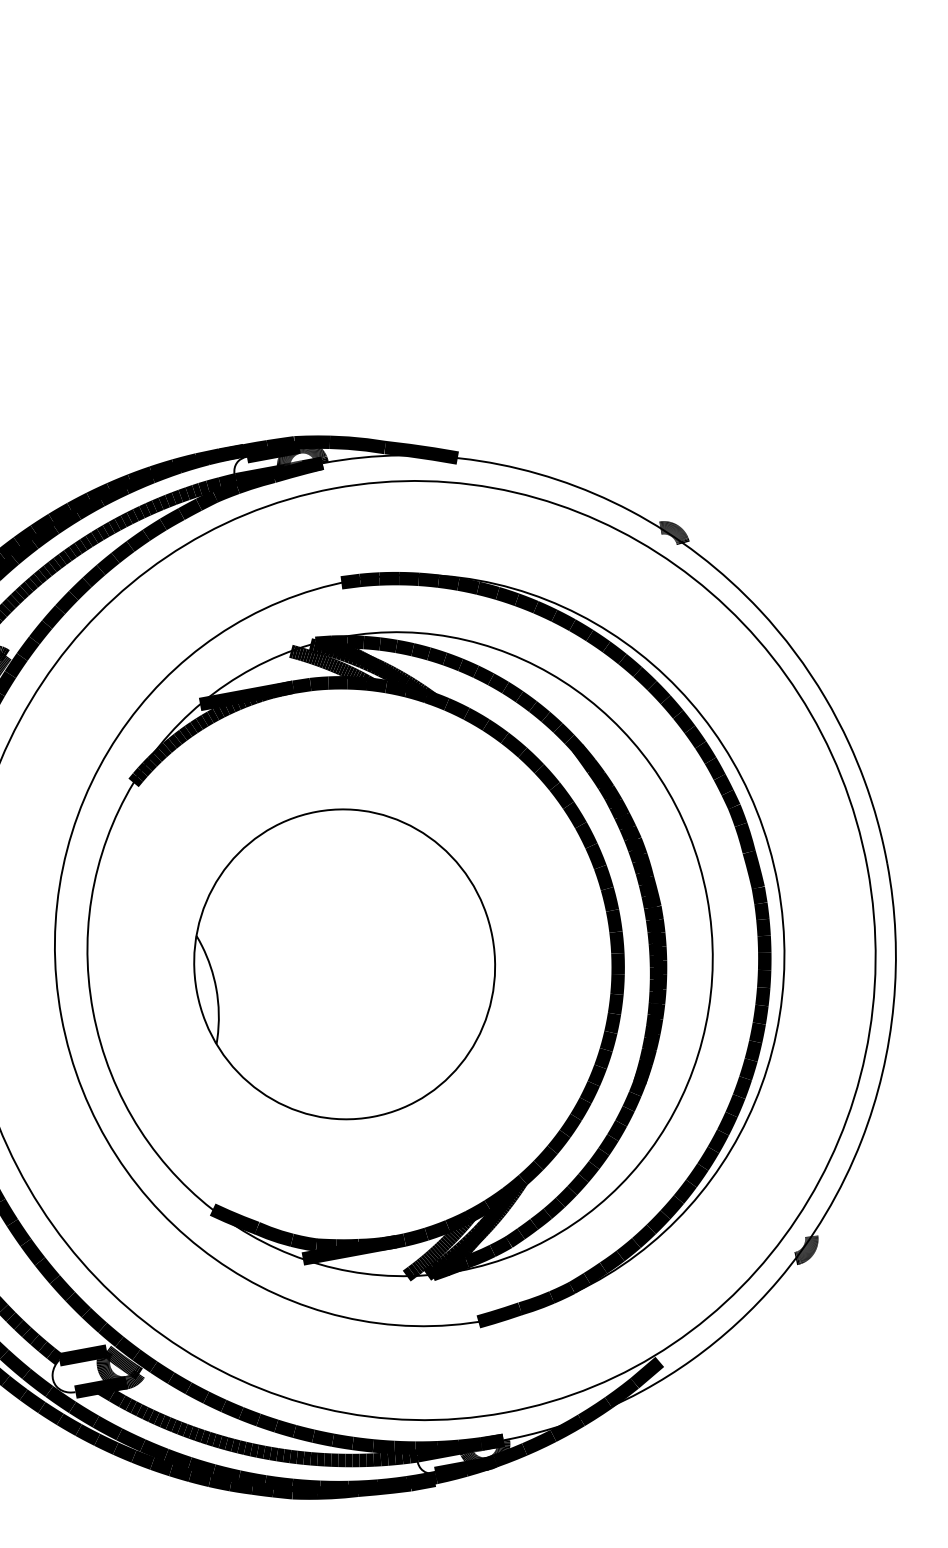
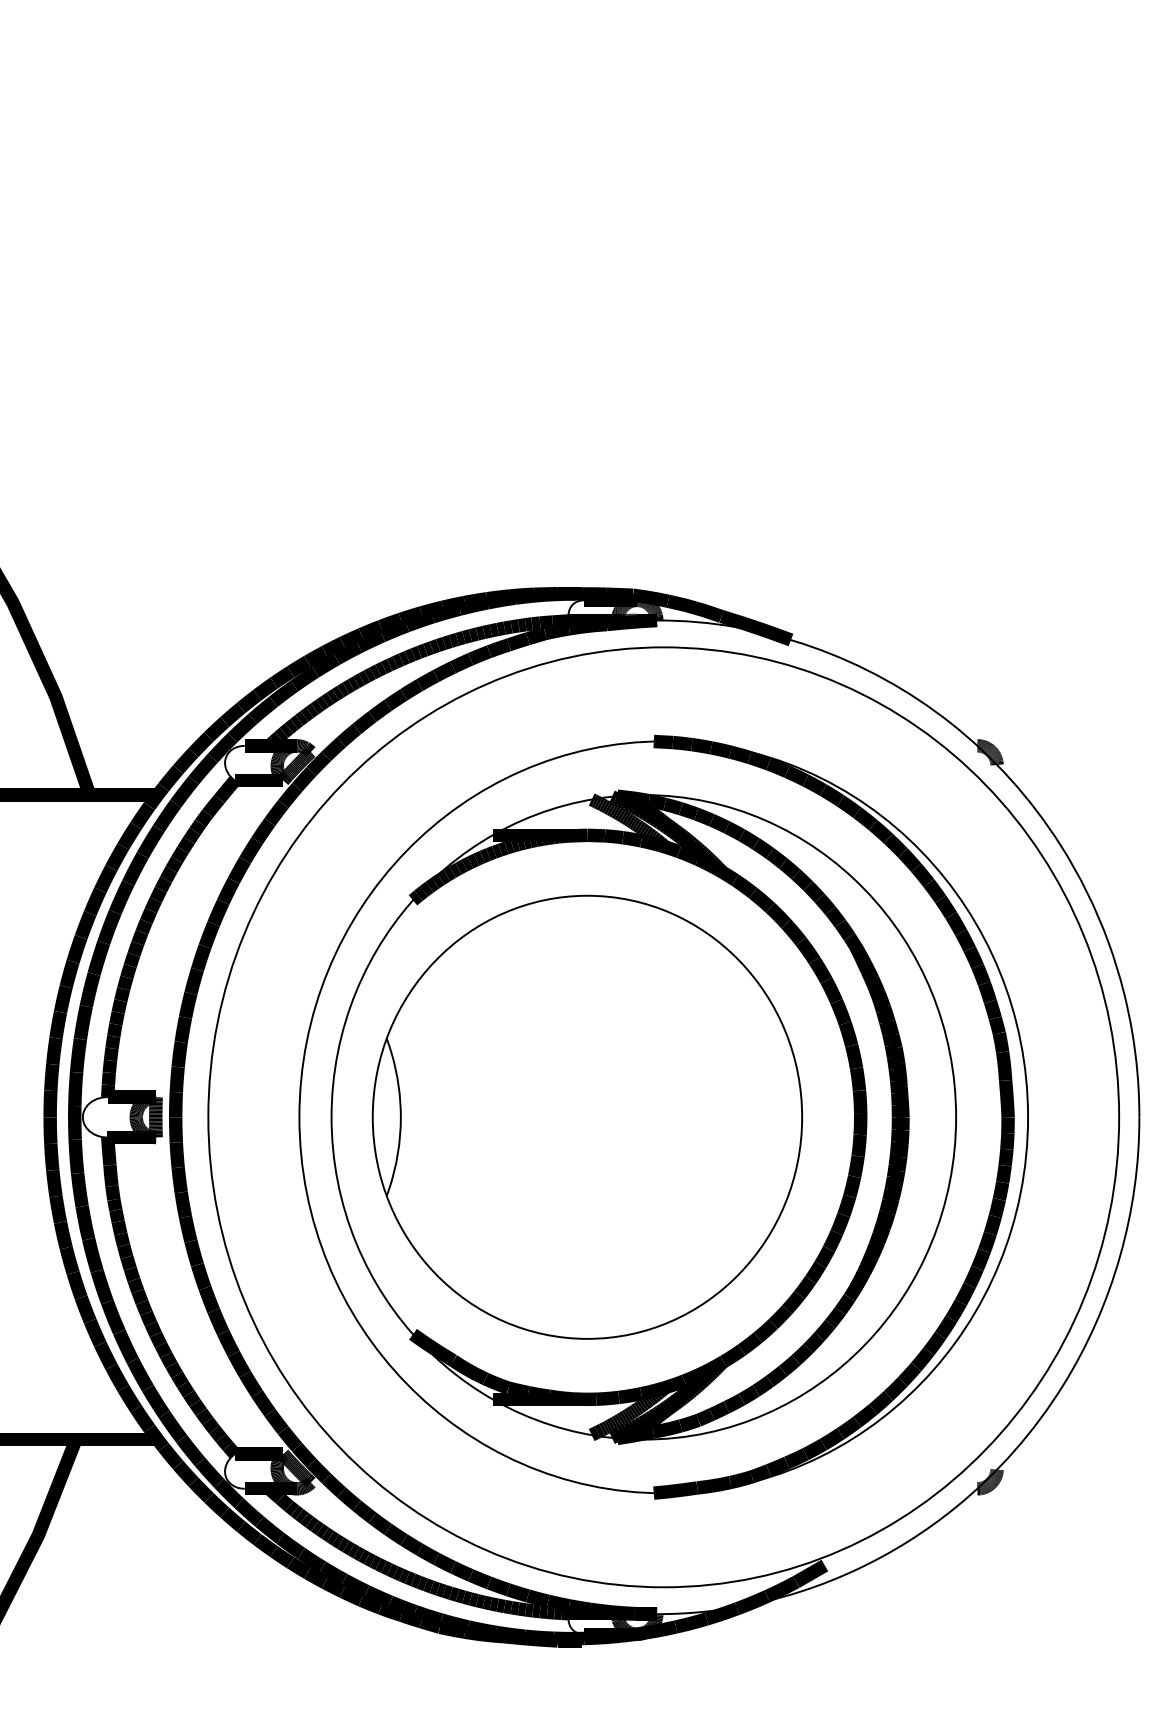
part: (344, 963) -> (587, 1116), size x1.43

